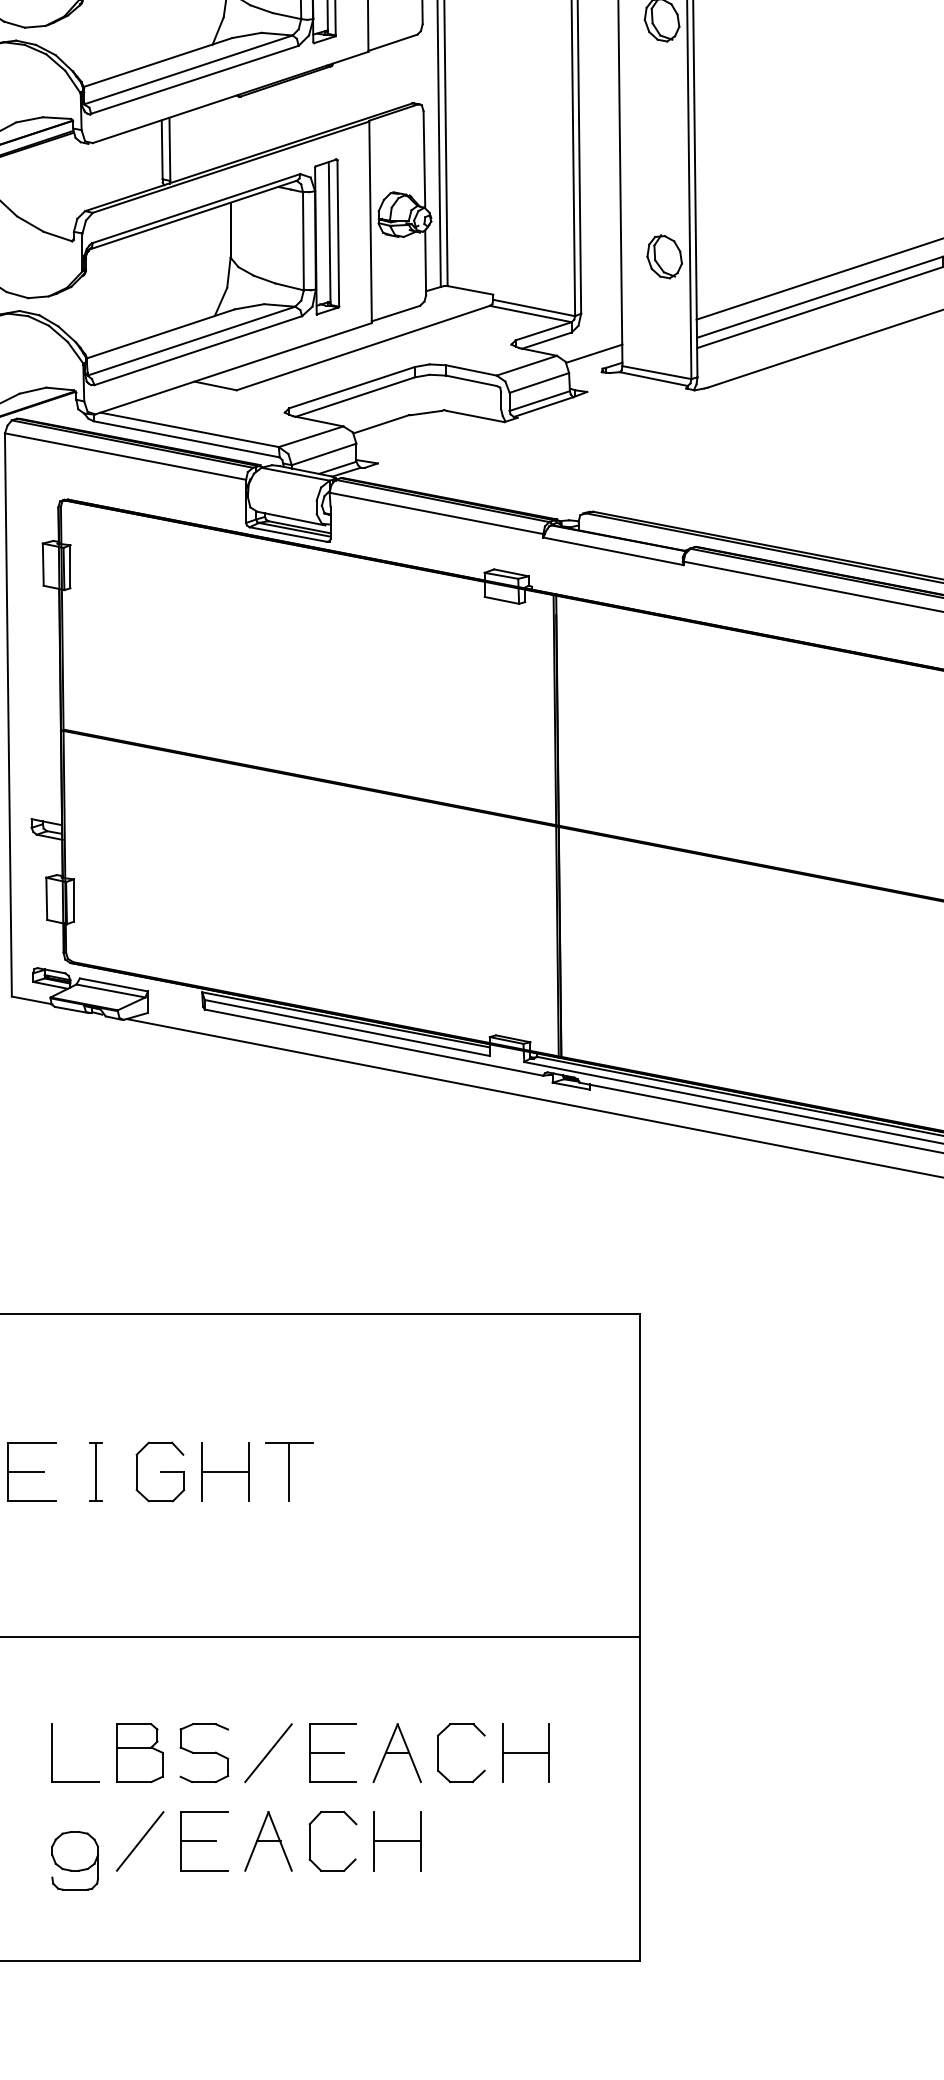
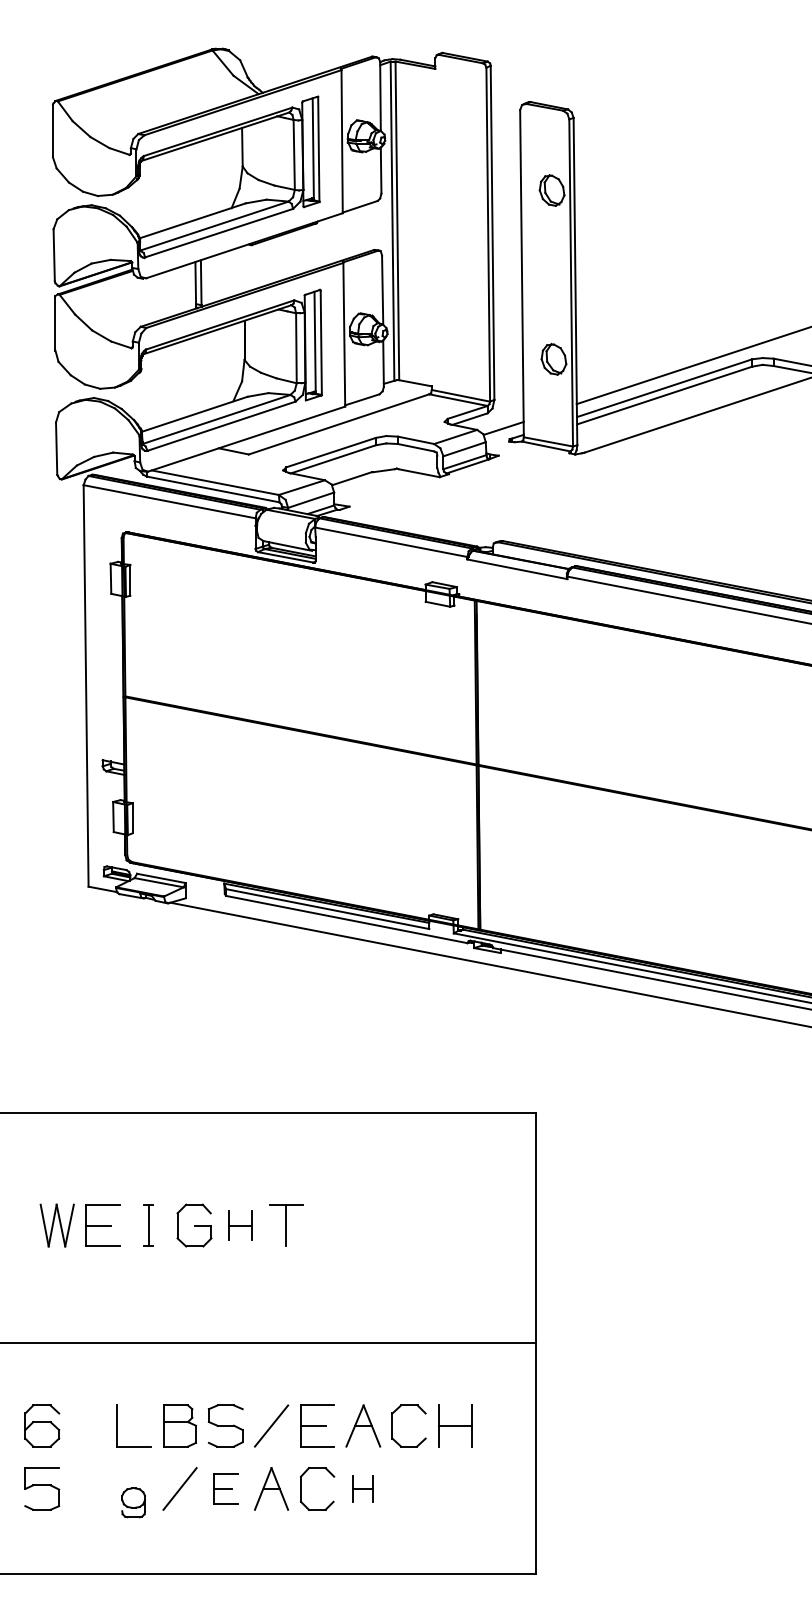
part: (224, 1471) -> (240, 1225), size x0.7
part: (203, 1840) -> (225, 1488), size x0.7
part: (396, 1840) -> (362, 1488), size x0.6
part: (74, 1860) -> (133, 1502), size x0.7

